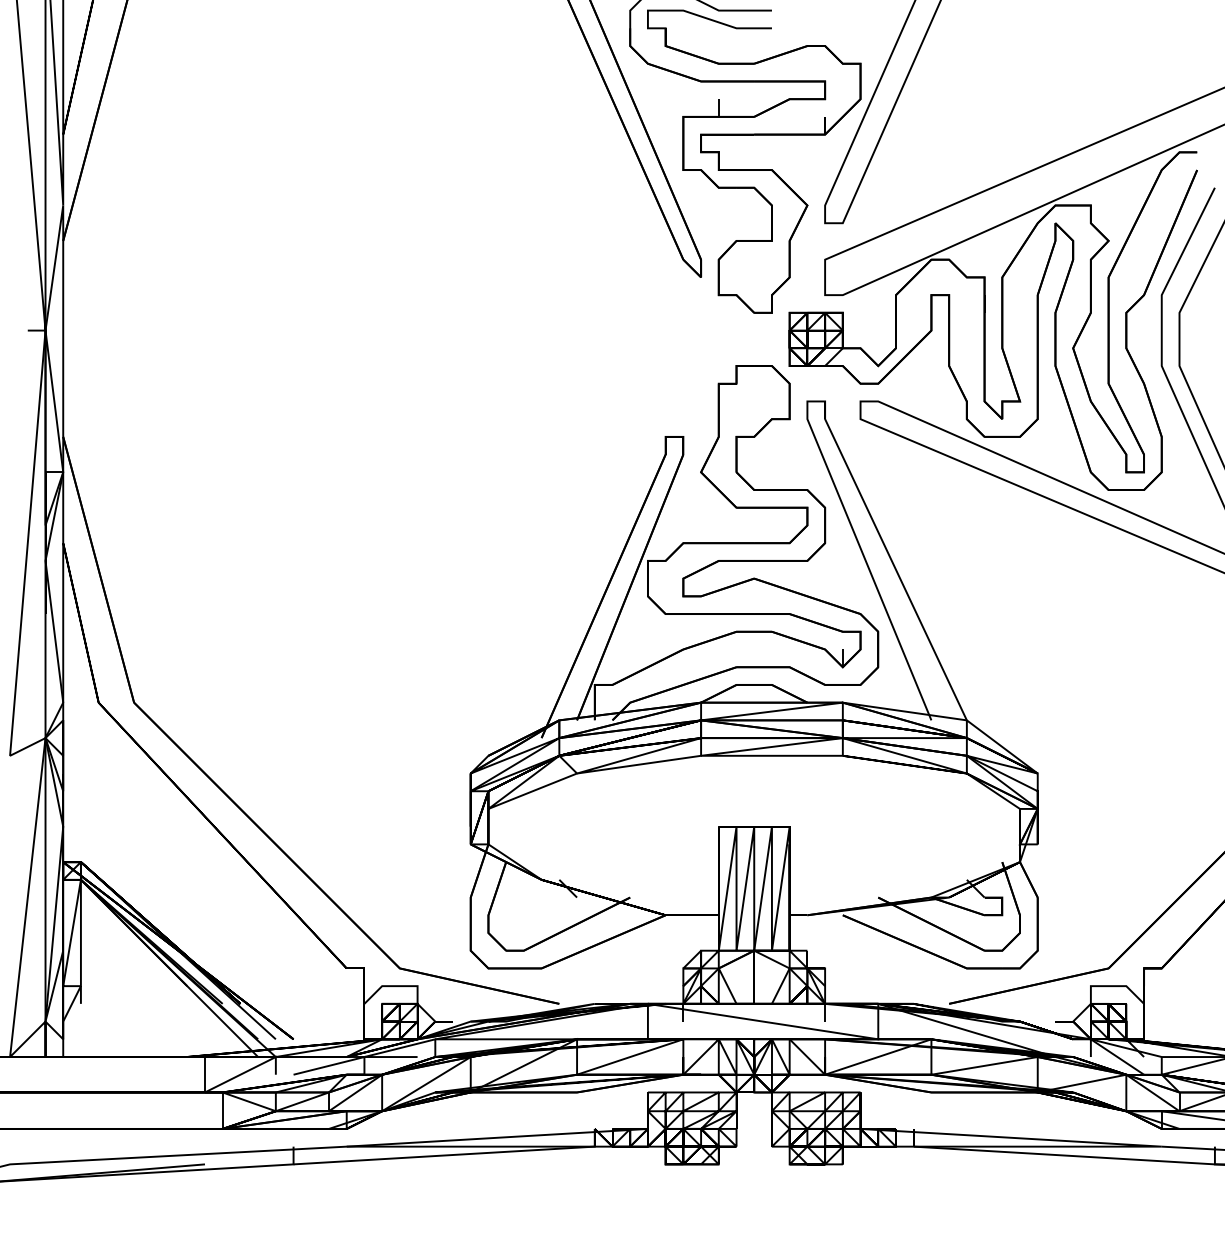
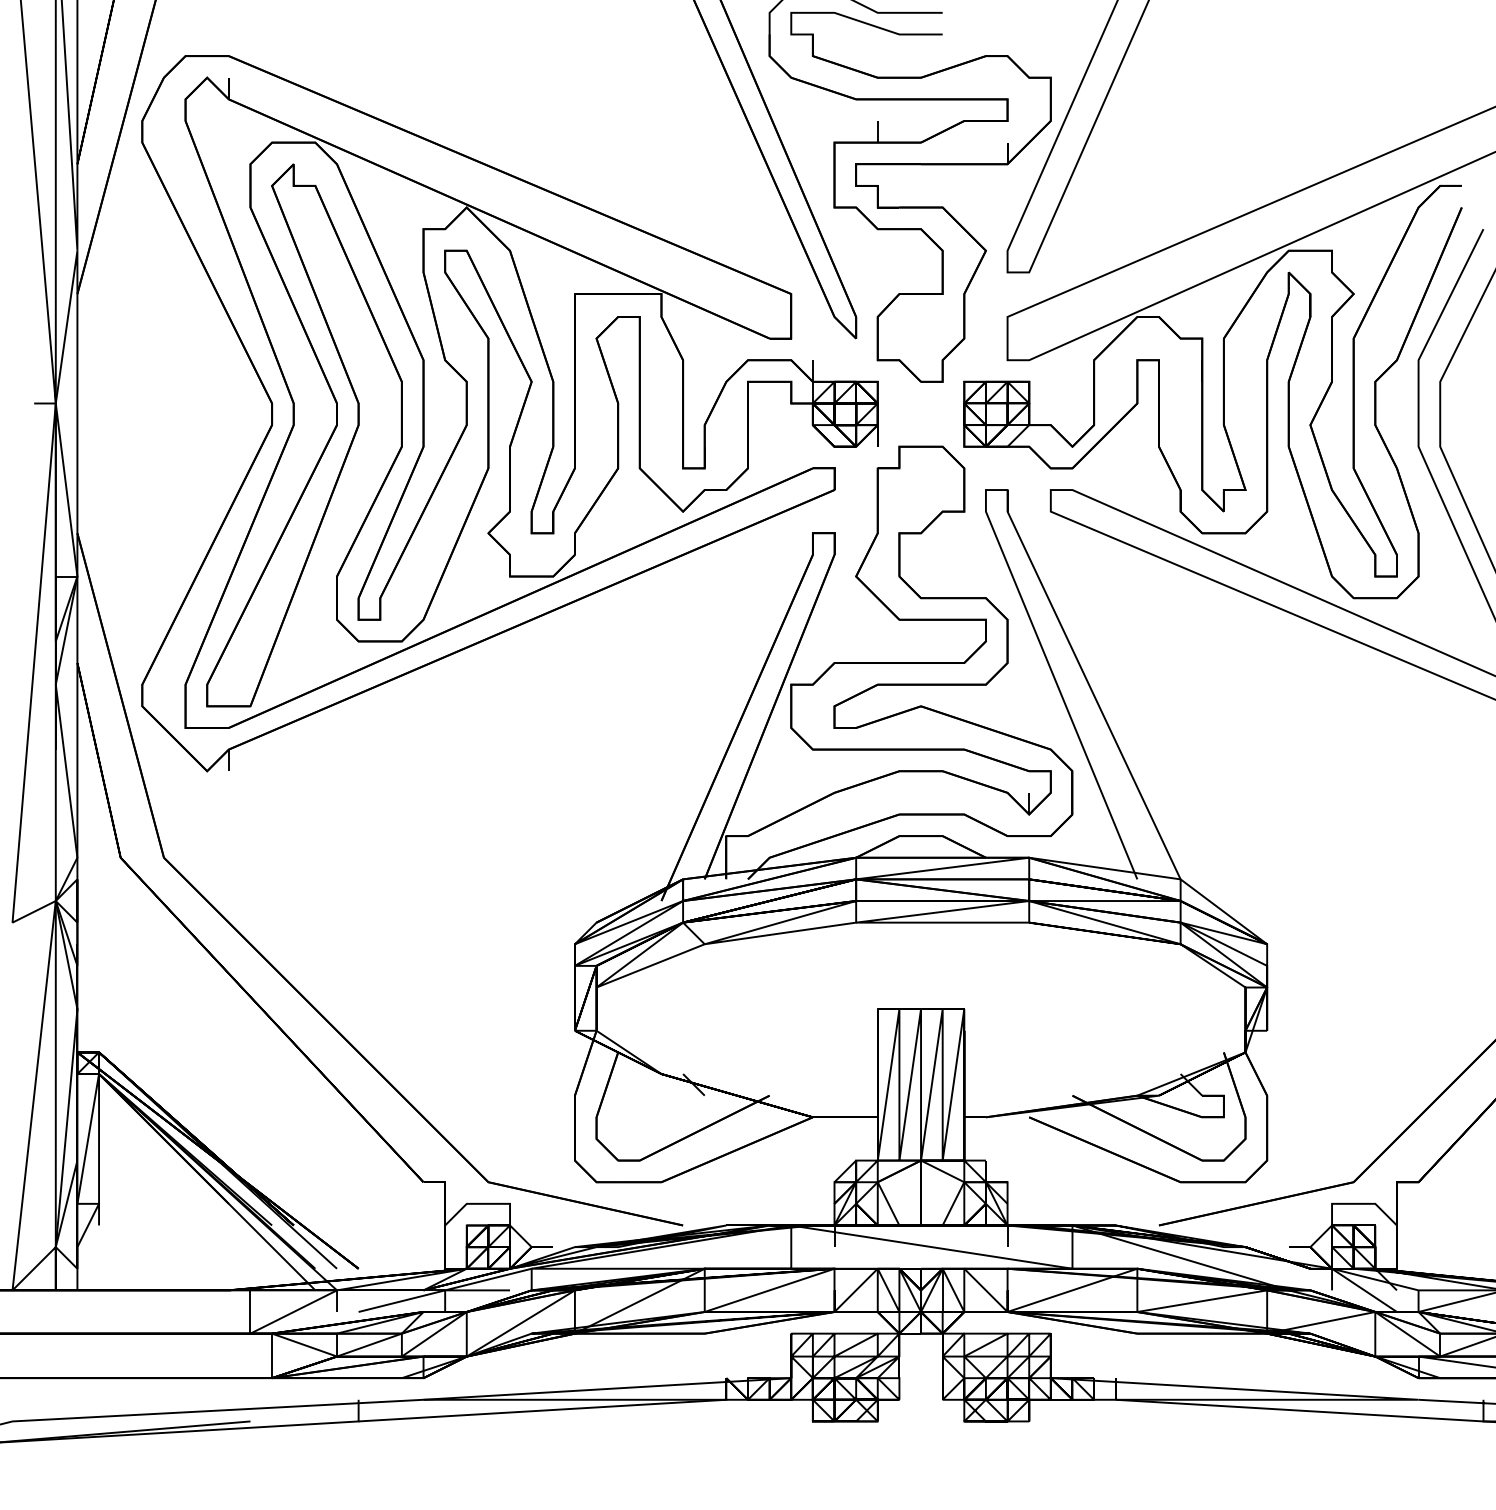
part: (424, 342) -> (518, 417), added

